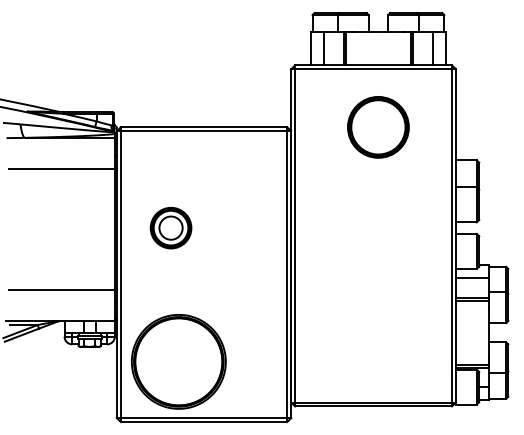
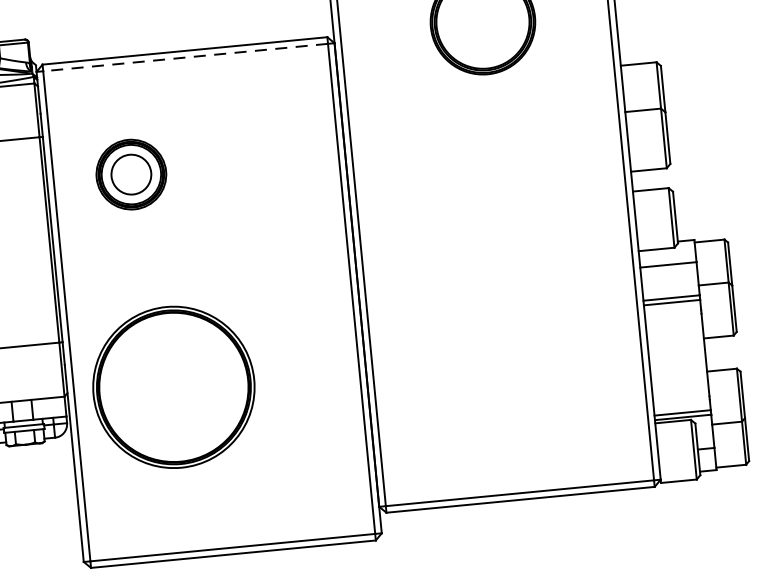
line: (203, 131) -> (184, 58), solid -> dashed
part: (170, 227) -> (130, 173), moved
part: (178, 361) -> (173, 386), moved

